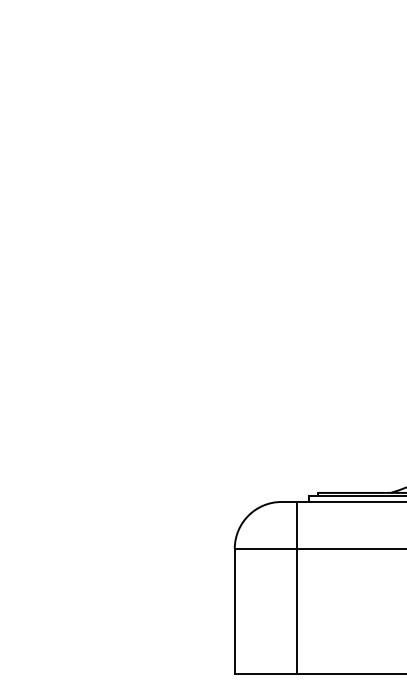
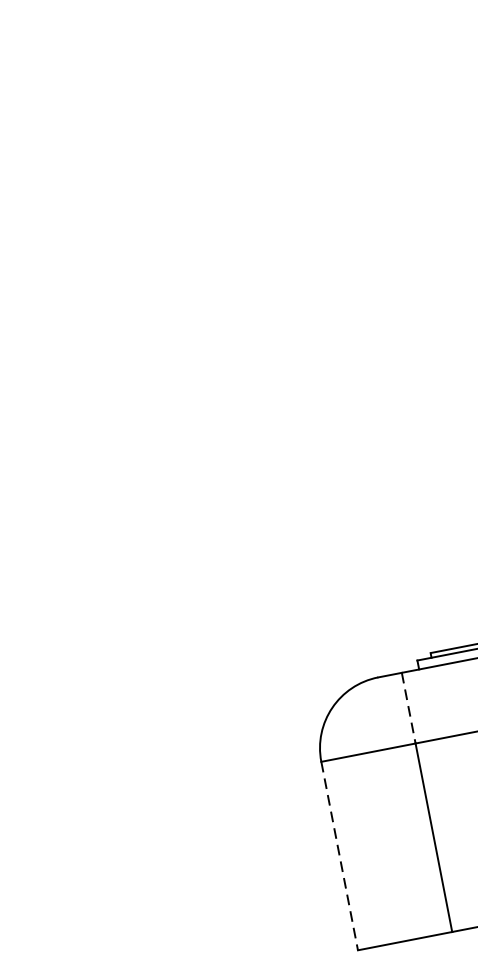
line: (297, 525) -> (409, 708), solid -> dashed
line: (234, 611) -> (339, 856), solid -> dashed

